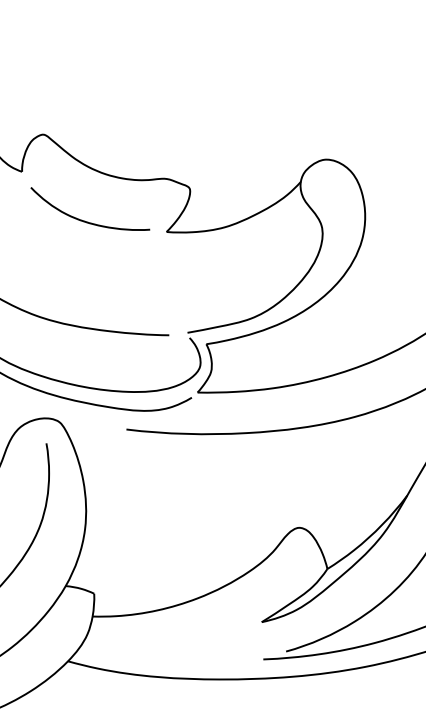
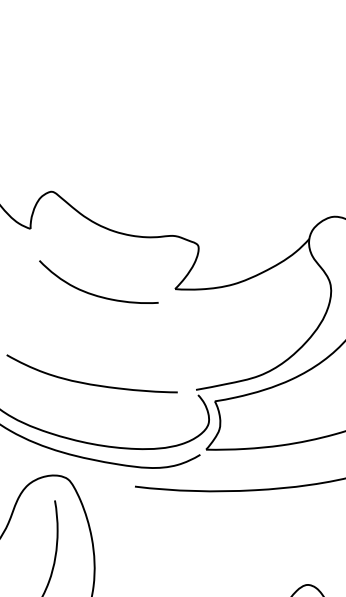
curve: (88, 221) -> (97, 294), moved

